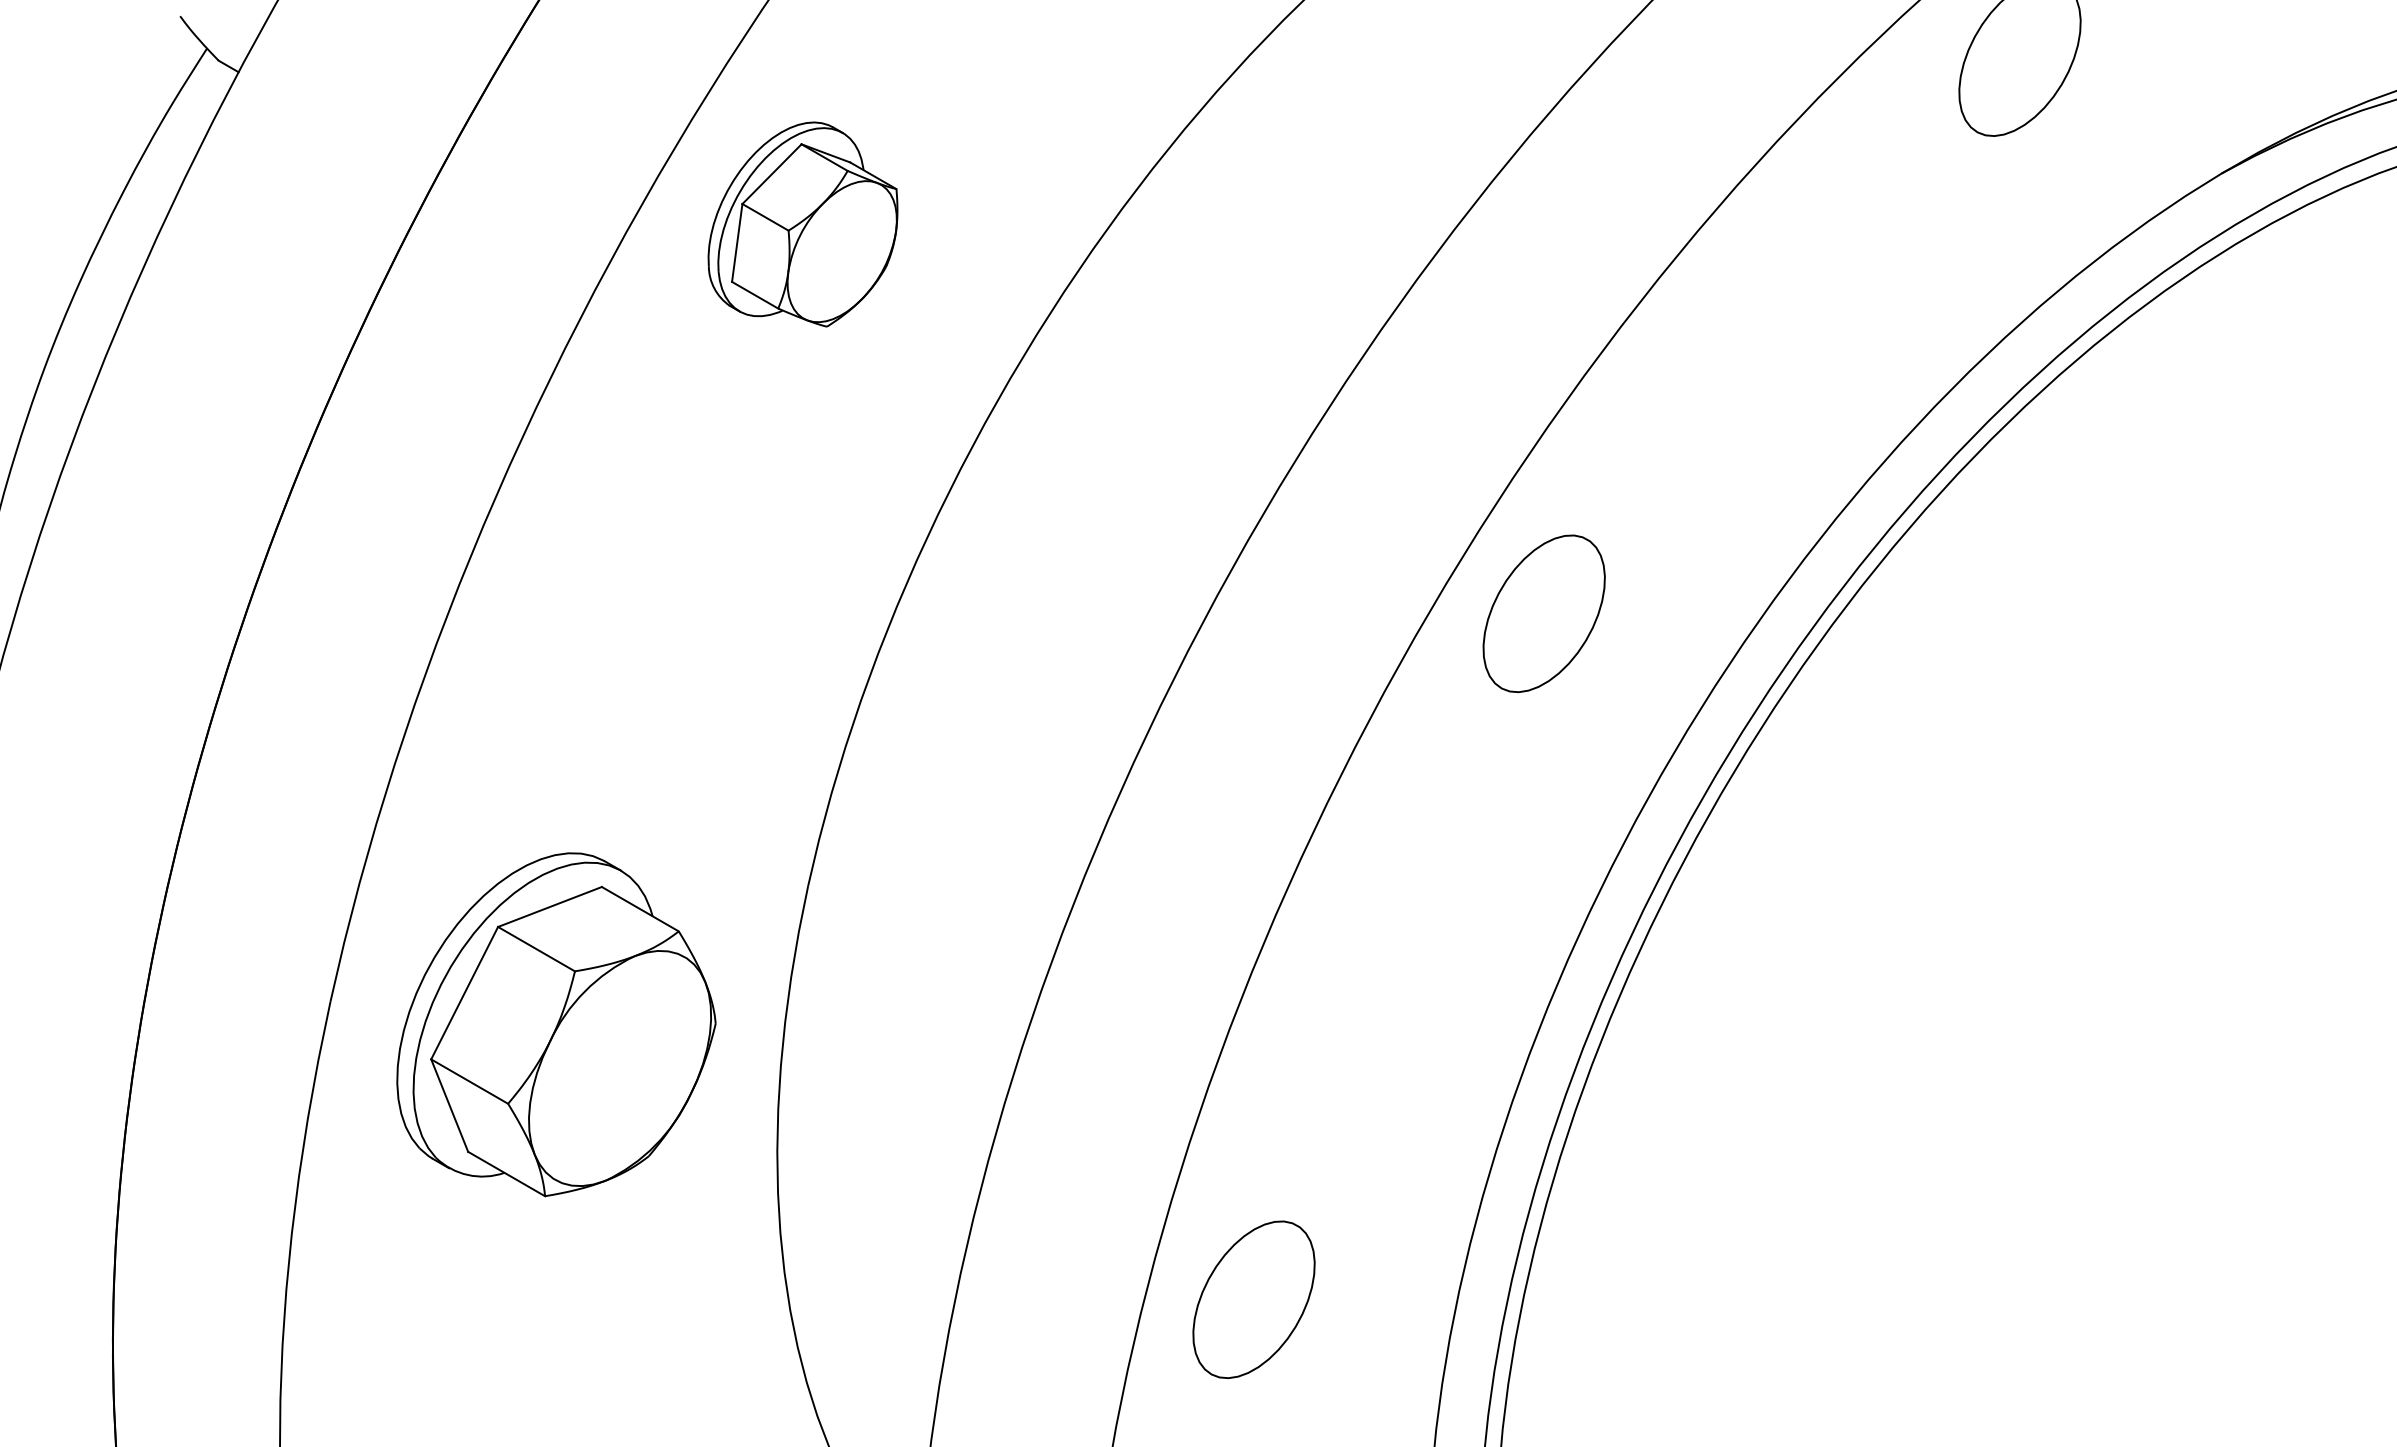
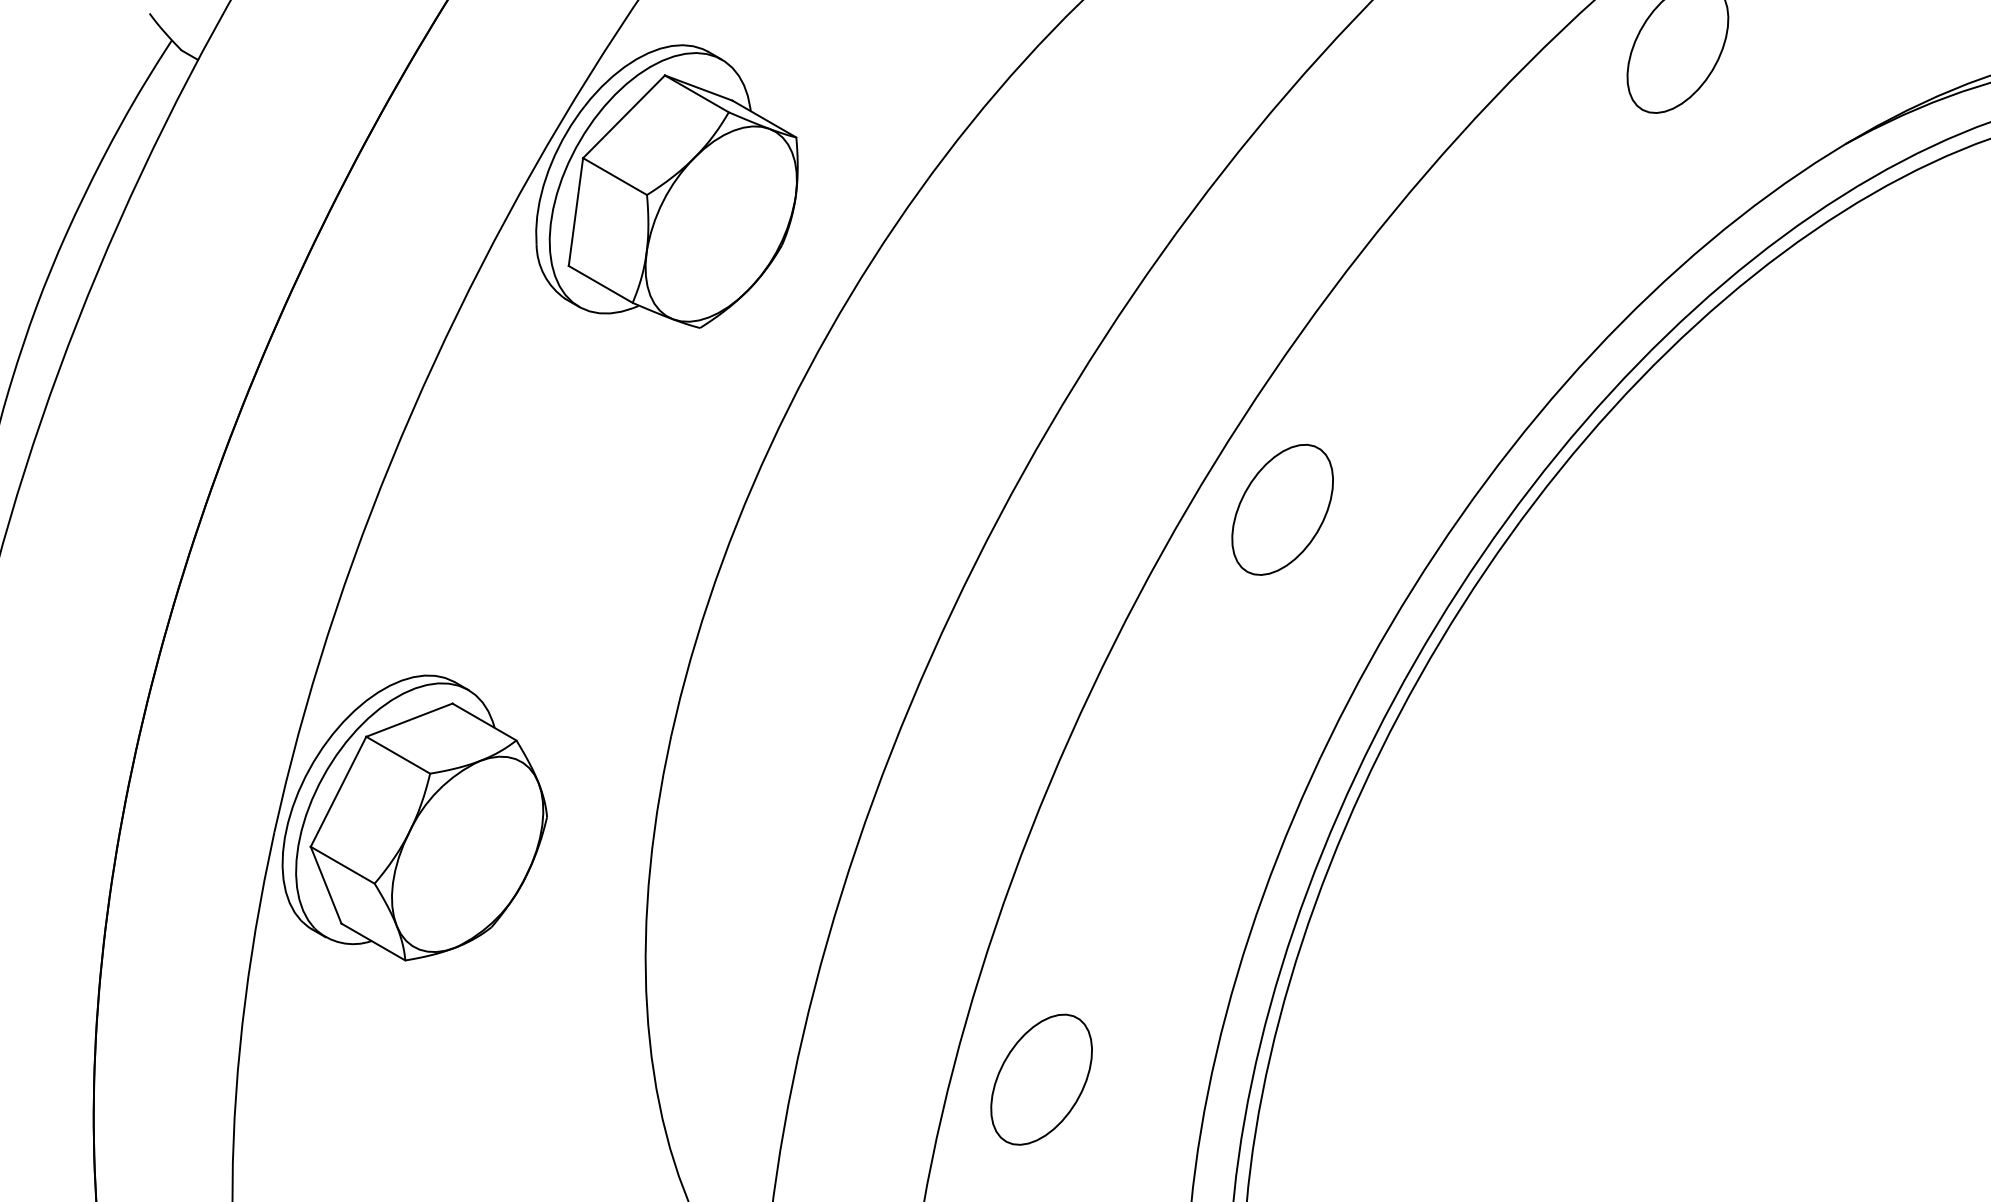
part: (802, 224) -> (666, 186), size x1.67
part: (556, 1024) -> (414, 817), moved

